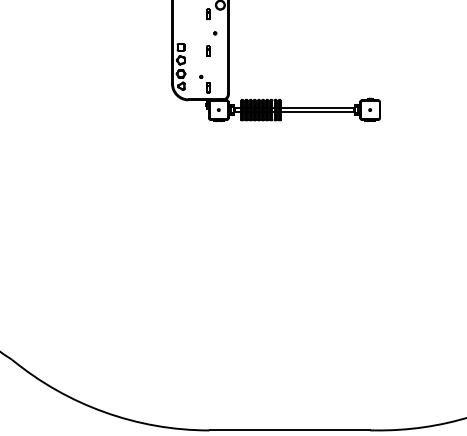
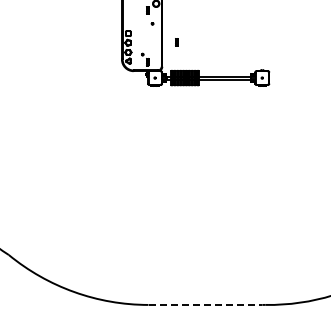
part: (208, 51) -> (176, 42), moved
line: (289, 429) -> (205, 304), solid -> dashed

